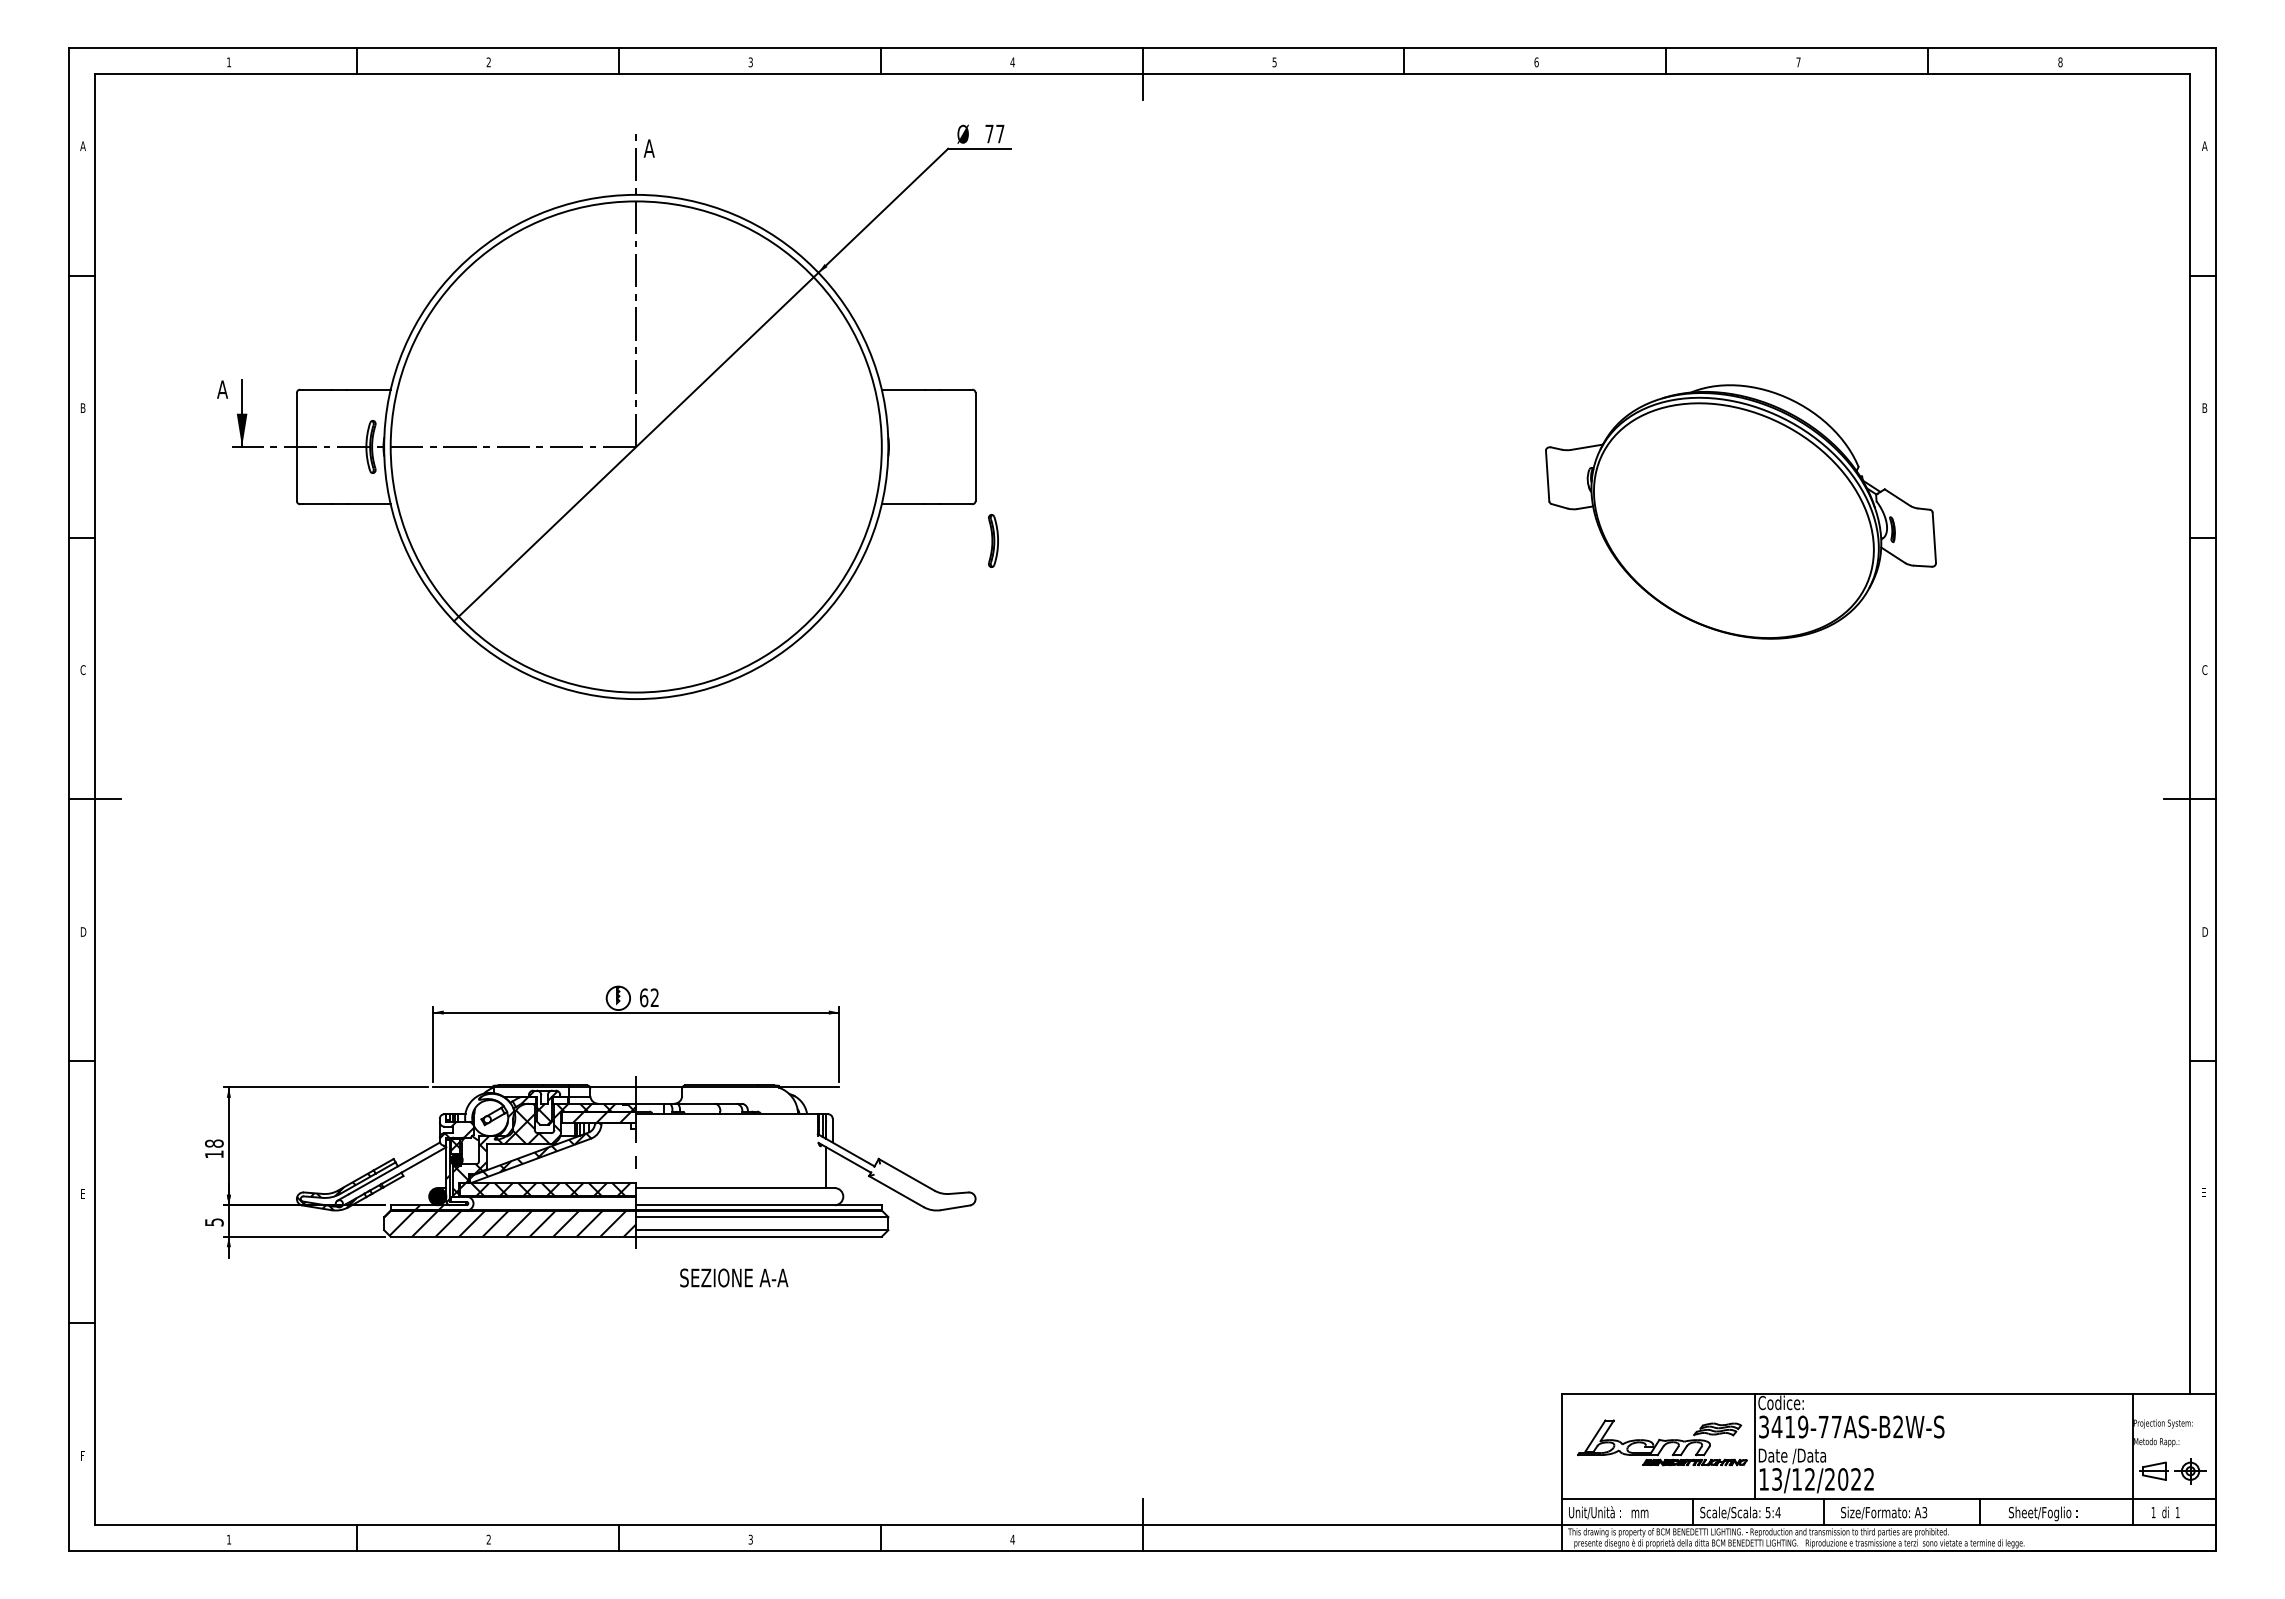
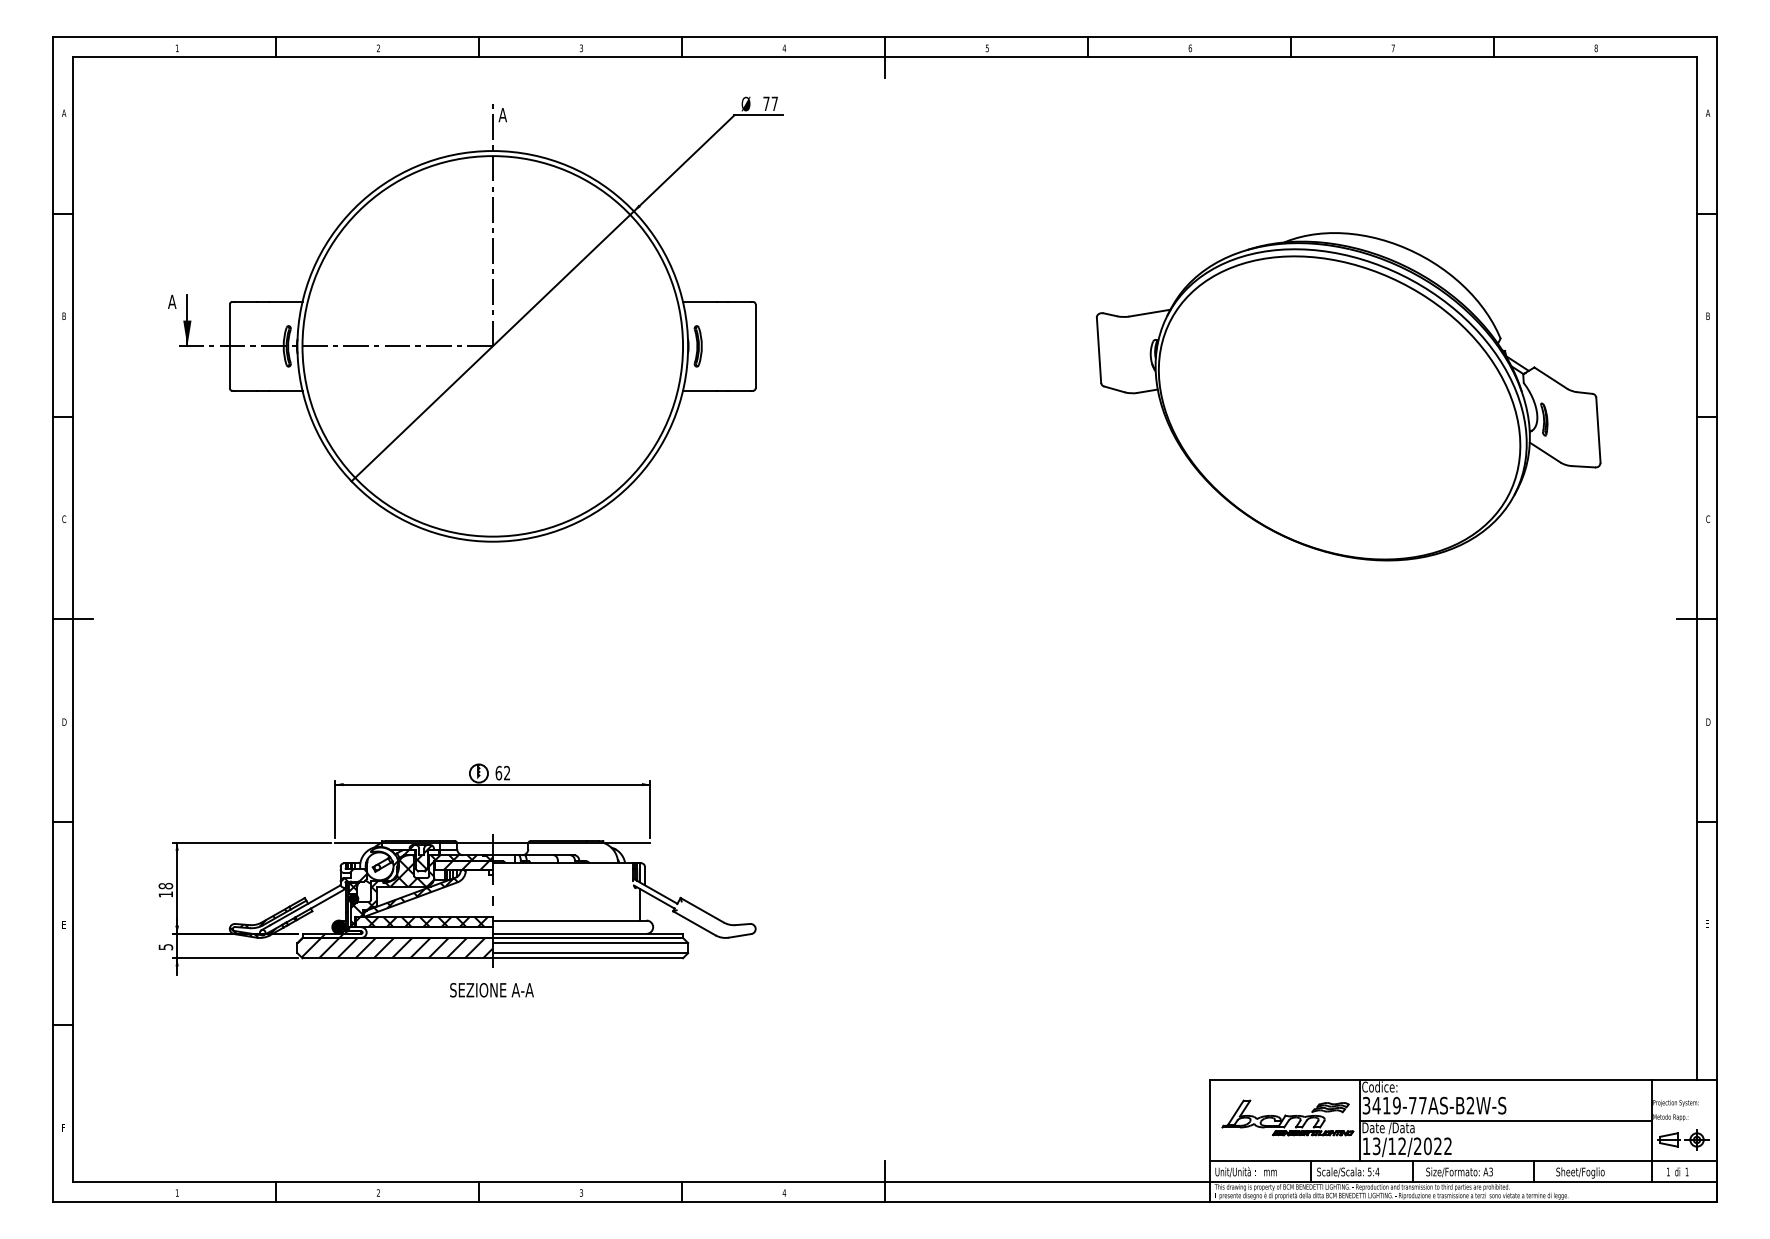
part: (1740, 511) -> (1348, 396), size x1.67
part: (993, 540) -> (698, 345), moved
text: (734, 1277) -> (492, 989), moved
line: (1943, 1446) -> (1505, 1120), added

